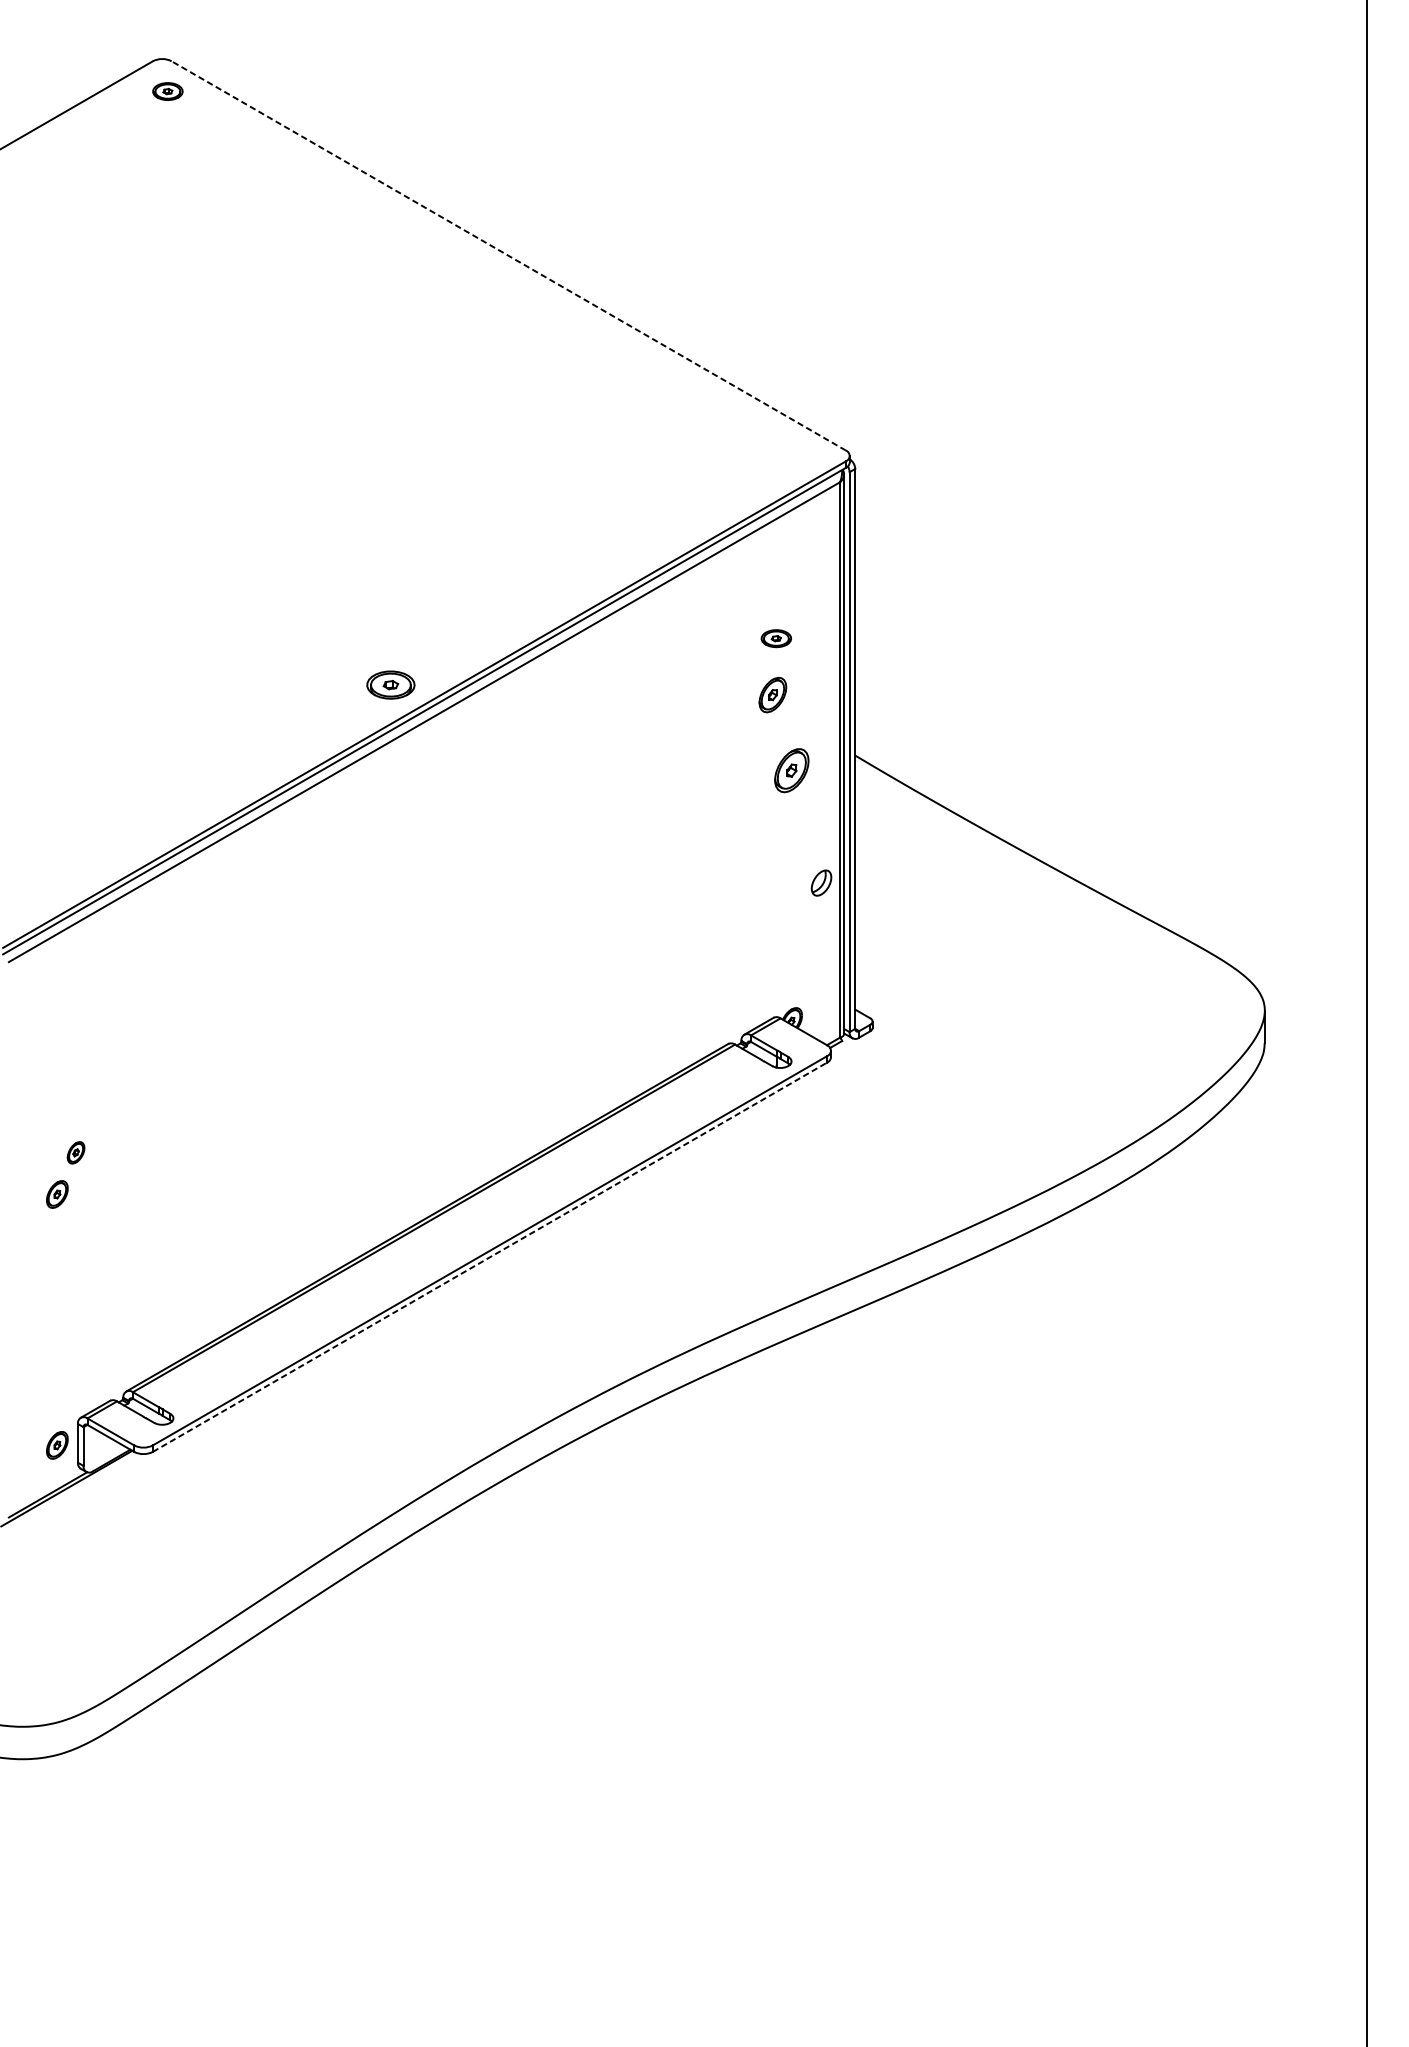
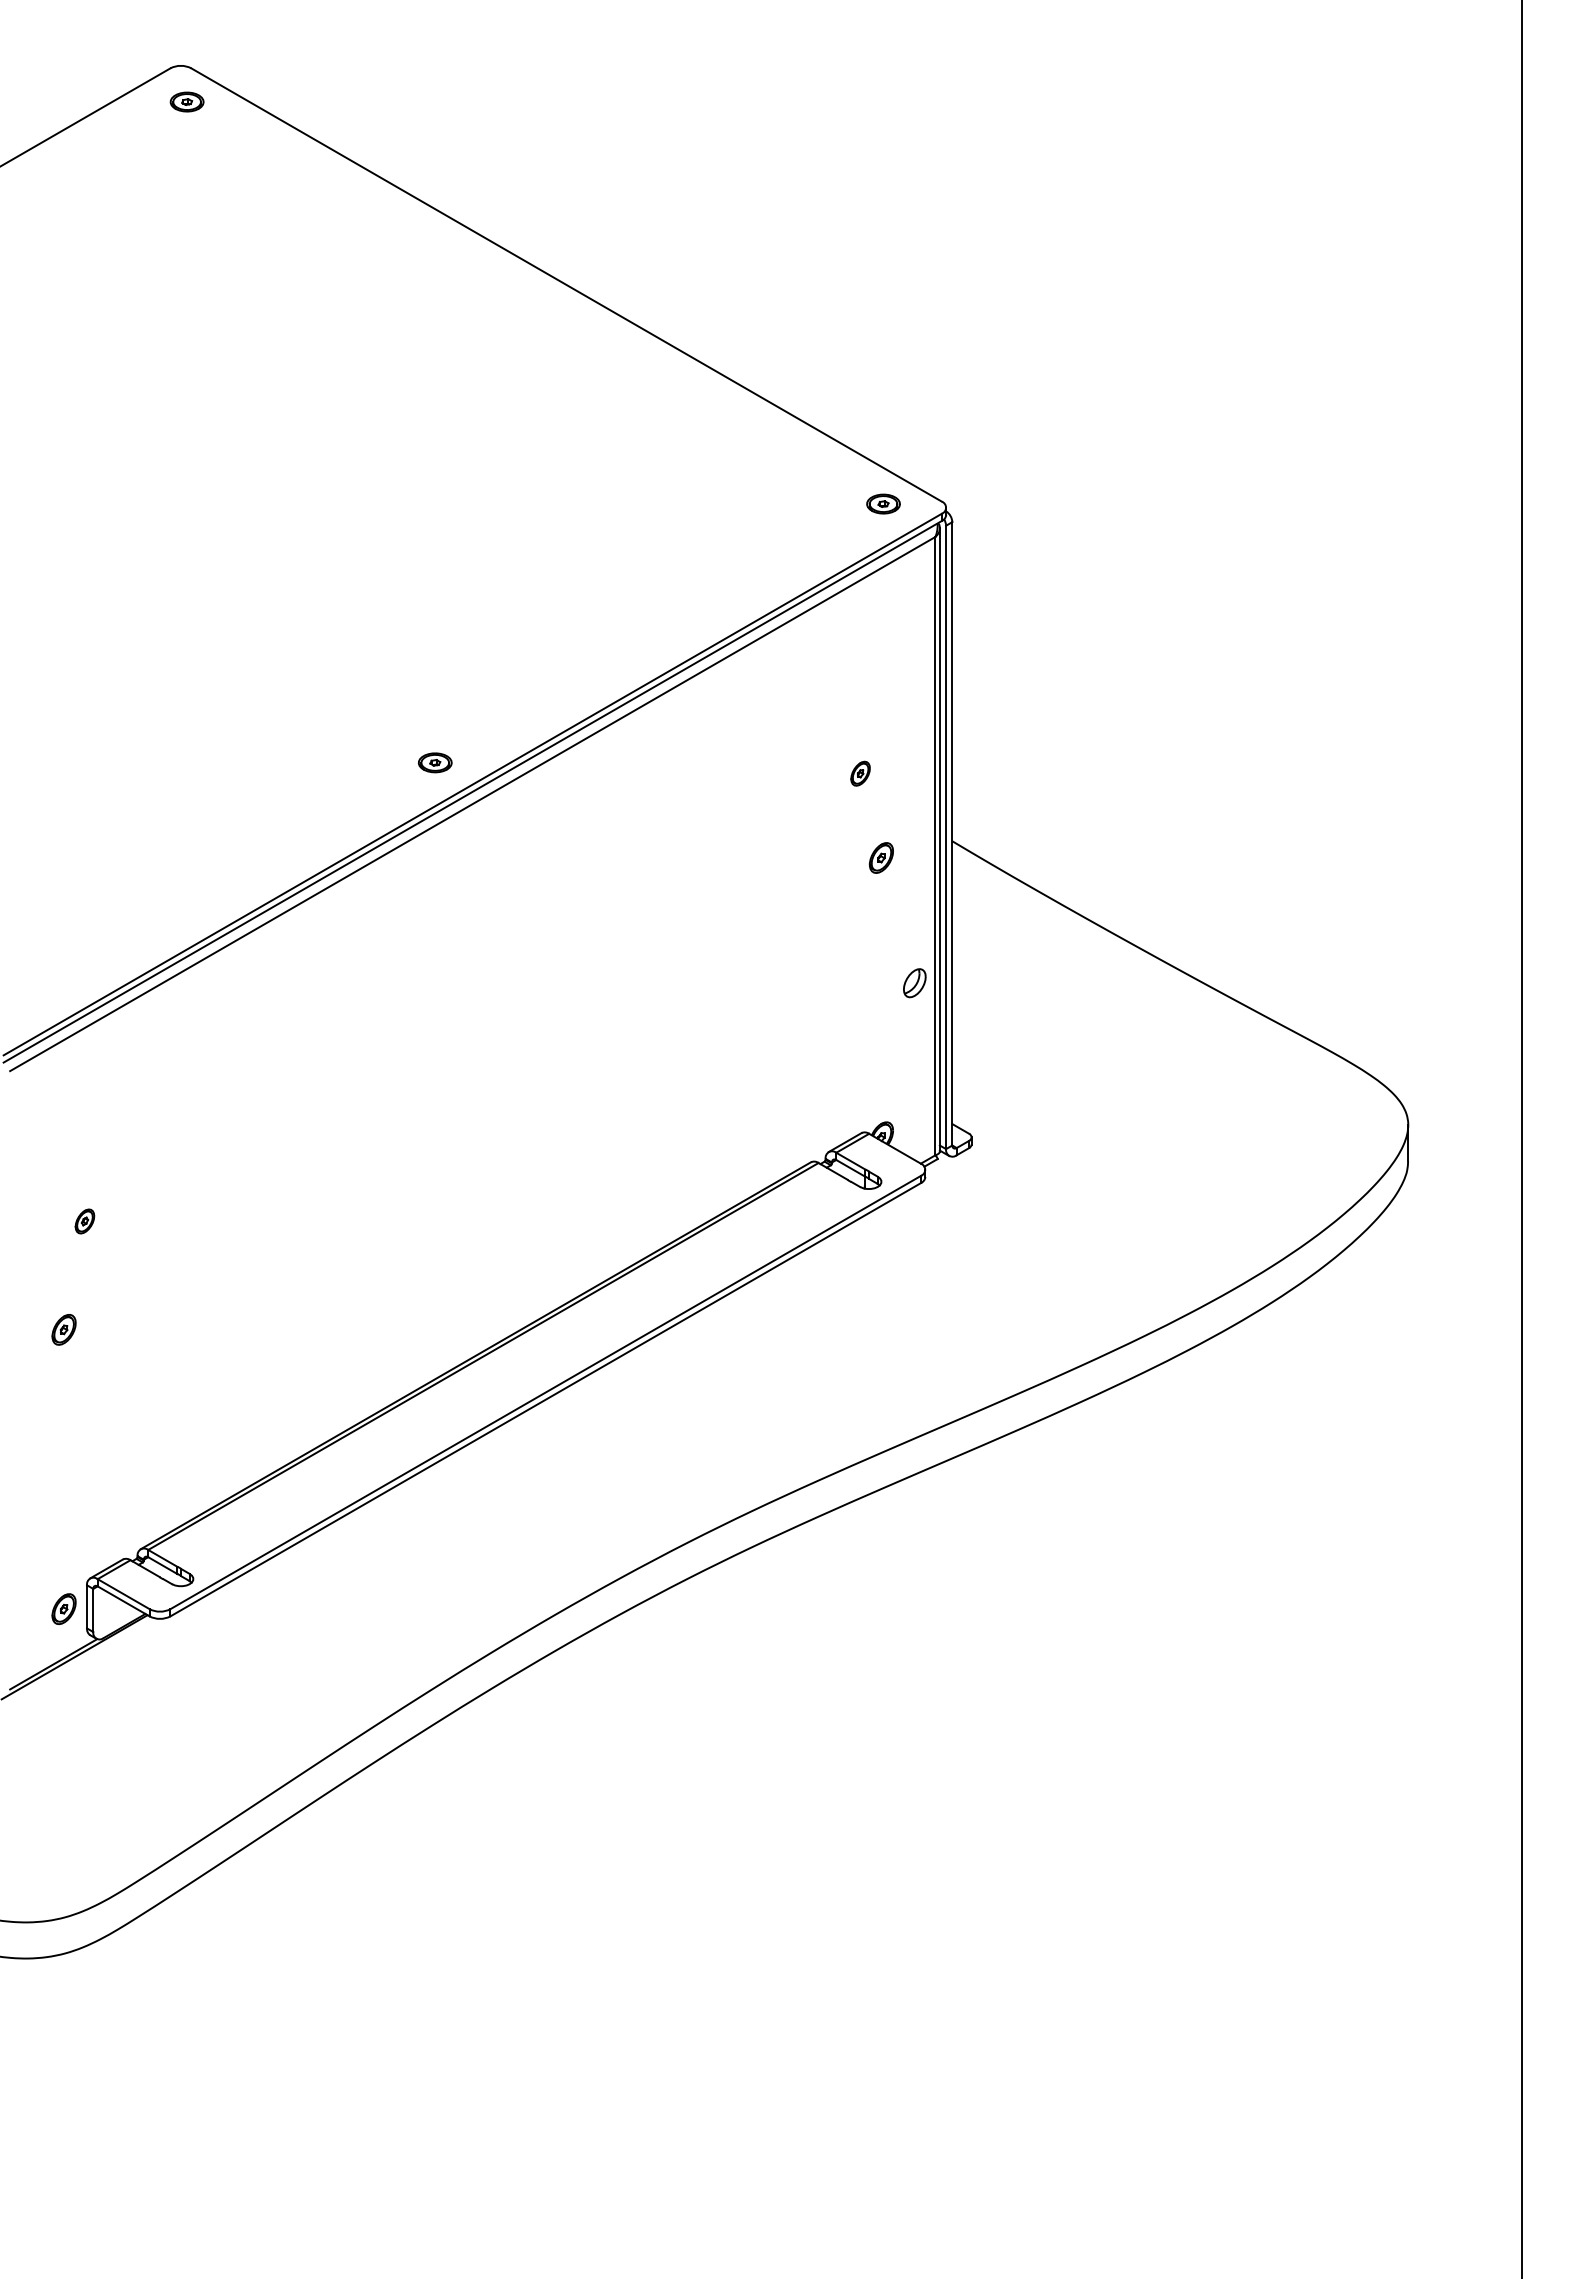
line: (508, 255) -> (566, 284), dashed -> solid
part: (776, 638) -> (883, 503), moved
part: (390, 684) -> (434, 762), size x0.62
part: (772, 694) -> (860, 773), size x0.62
part: (790, 770) -> (880, 857), size x0.62
part: (75, 1152) -> (84, 1221), moved
line: (490, 1257) -> (546, 1399), dashed -> solid

